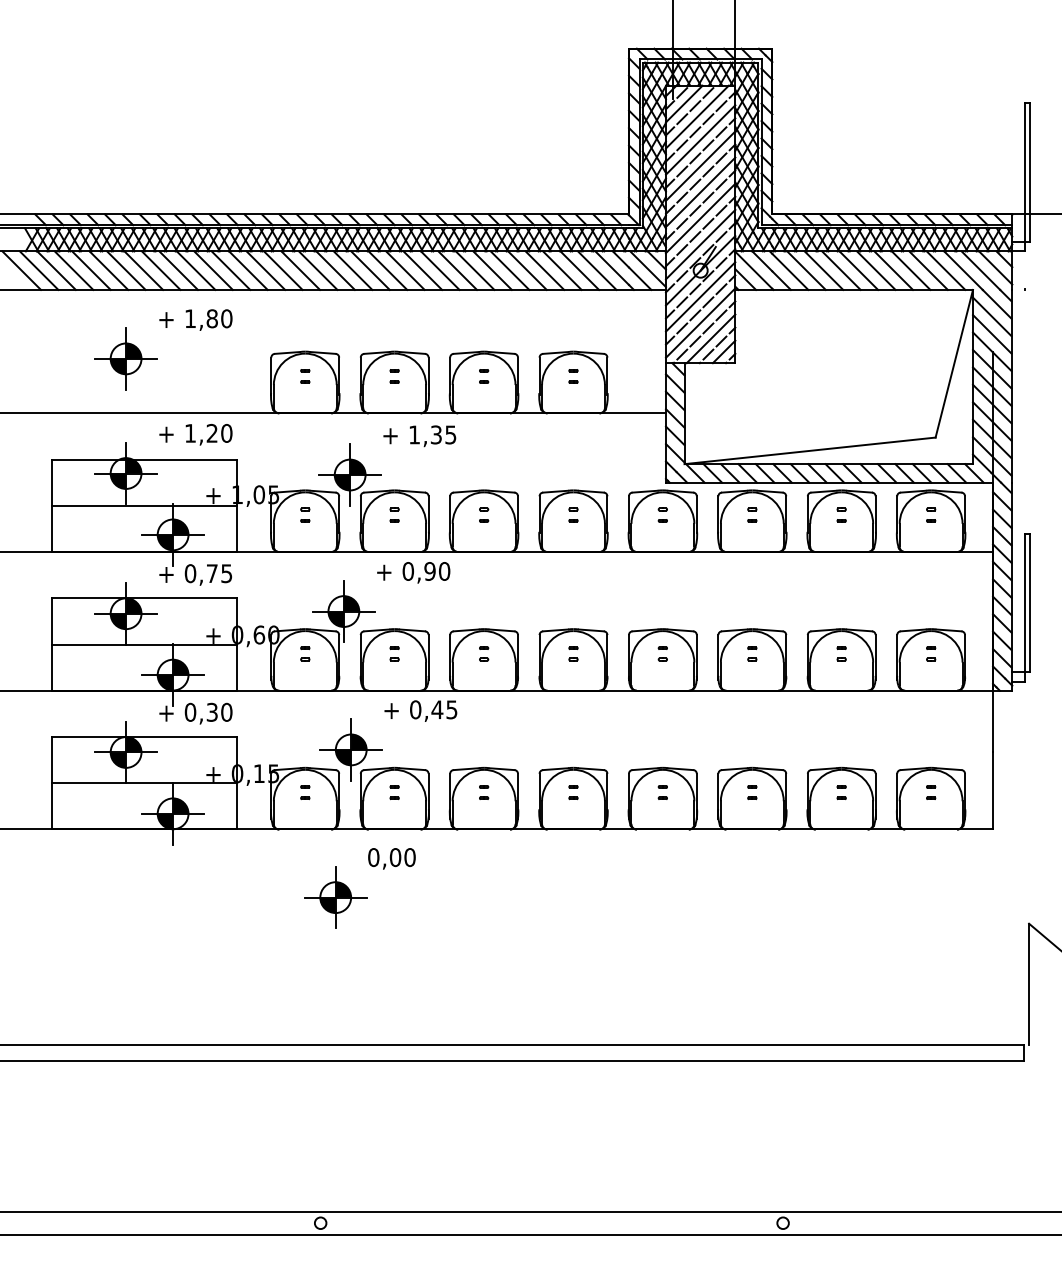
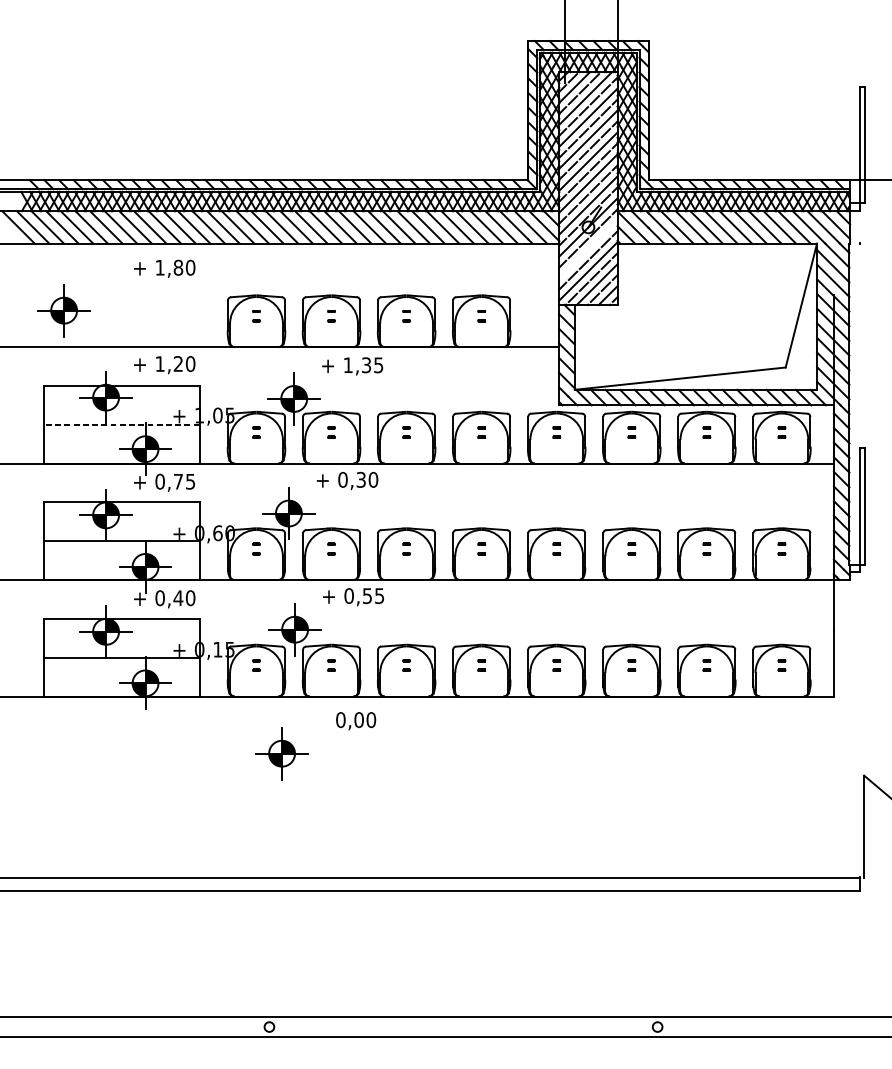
line: (700, 296) -> (588, 249), removed
part: (125, 358) -> (63, 310), moved
line: (144, 505) -> (121, 424), solid -> dashed
text: (429, 571) -> (360, 479), 0,90 -> 0,30
text: (437, 709) -> (367, 595), 0,45 -> 0,55
text: (212, 711) -> (178, 597), 0,30 -> 0,40
text: (391, 858) -> (355, 720), moved

